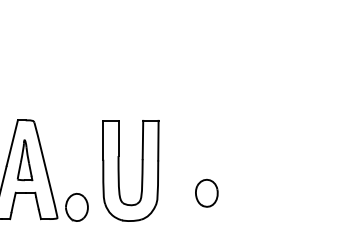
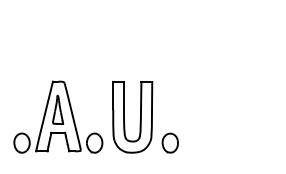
part: (205, 192) -> (169, 142), moved

